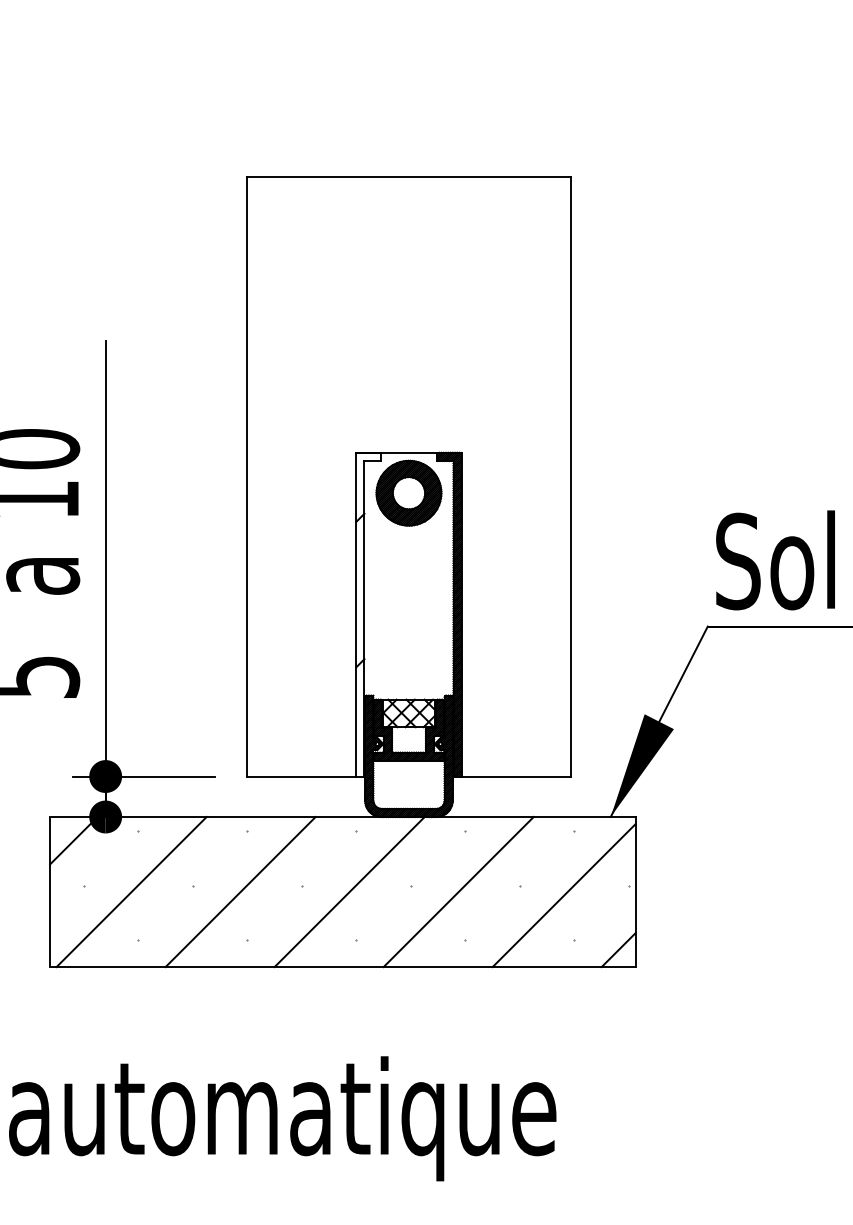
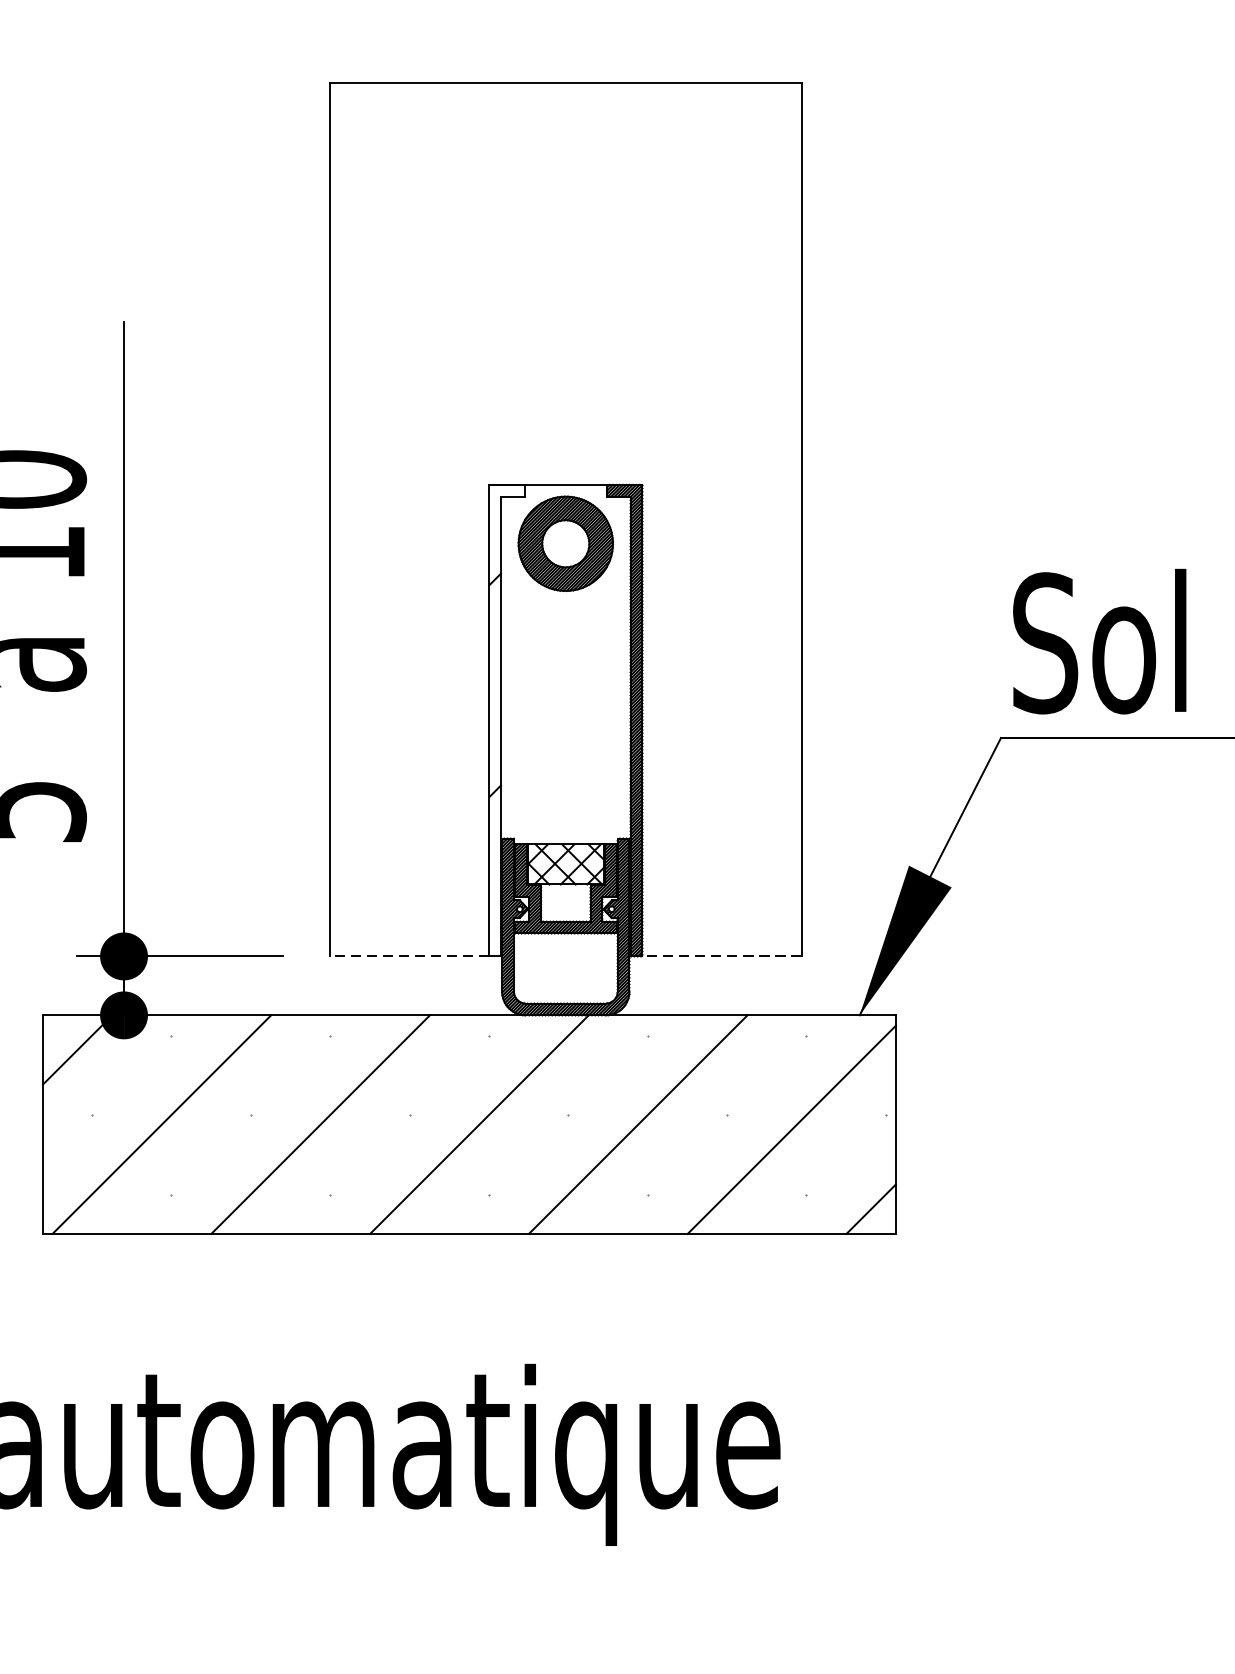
line: (301, 776) -> (409, 956), solid -> dashed
line: (516, 776) -> (722, 956), solid -> dashed

